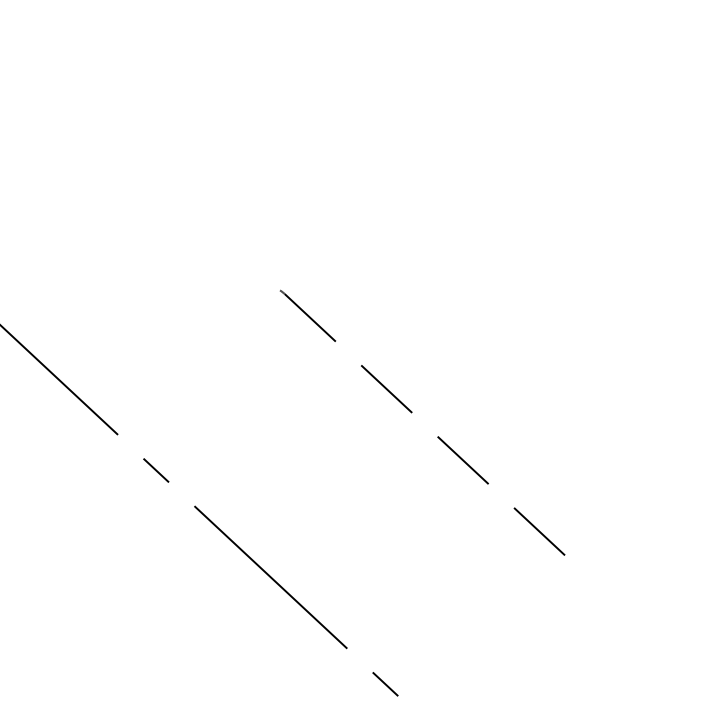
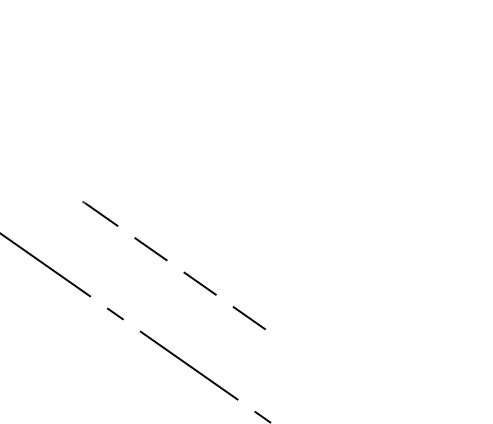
part: (412, 412) -> (167, 260), moved

